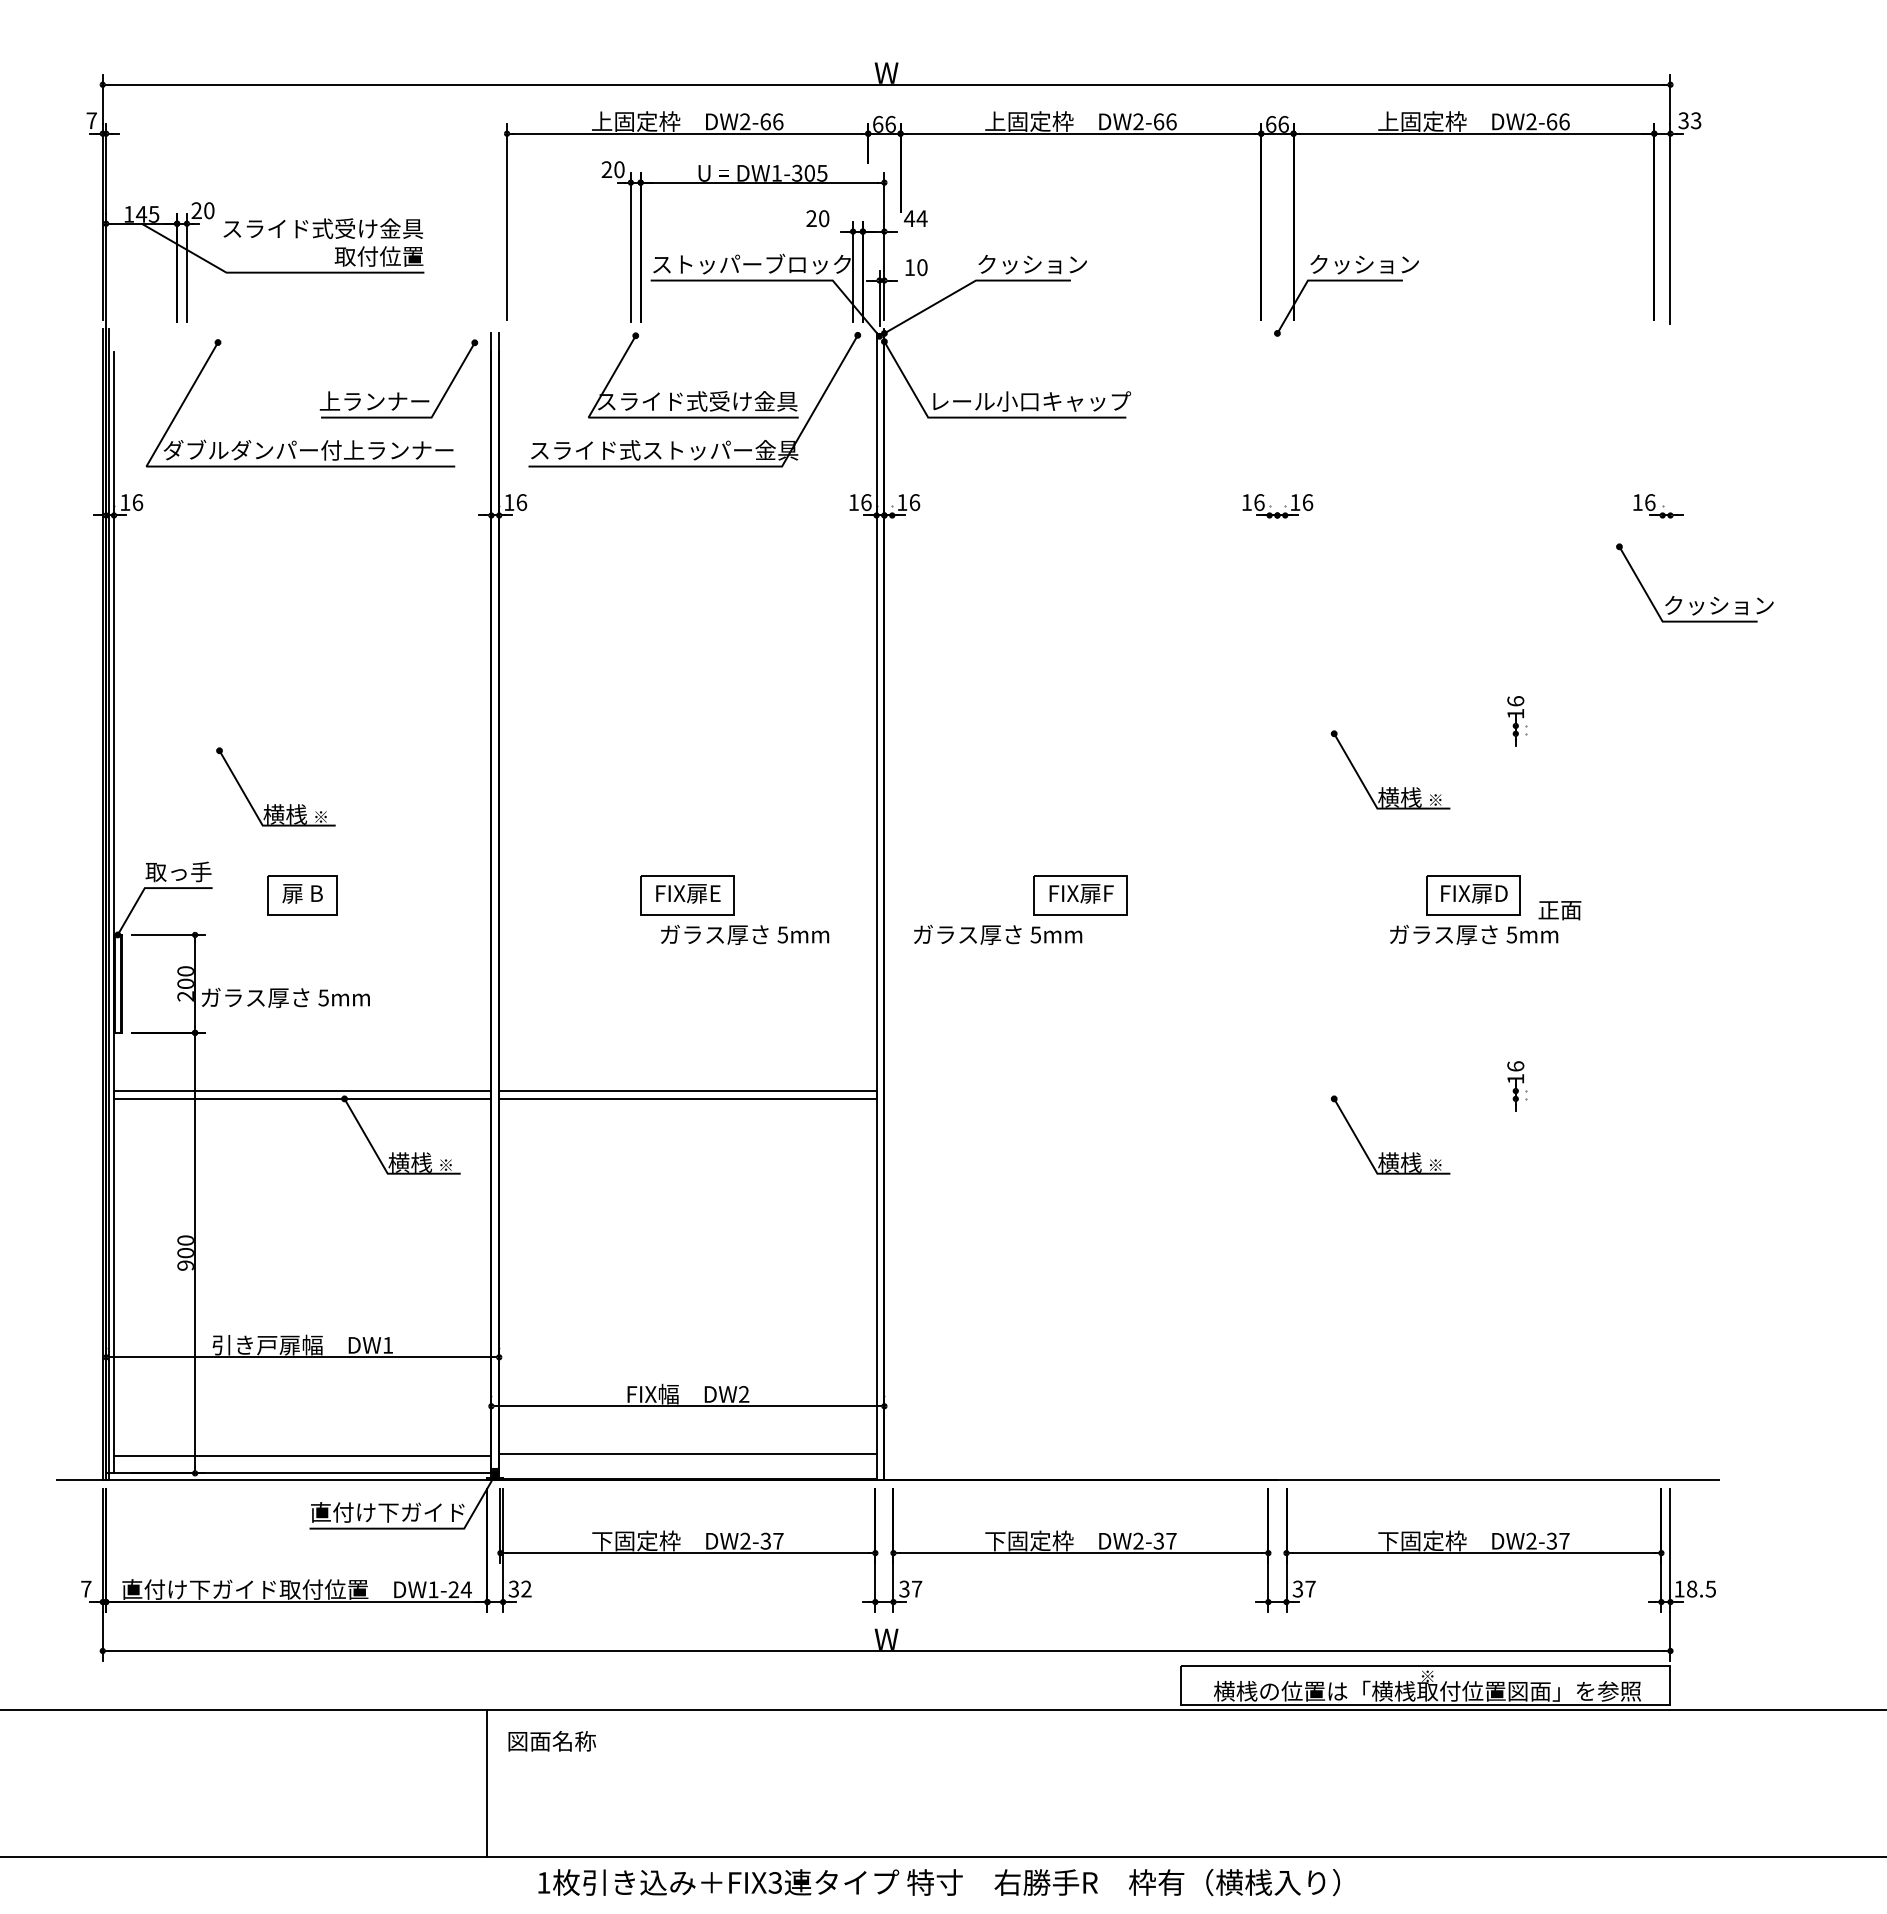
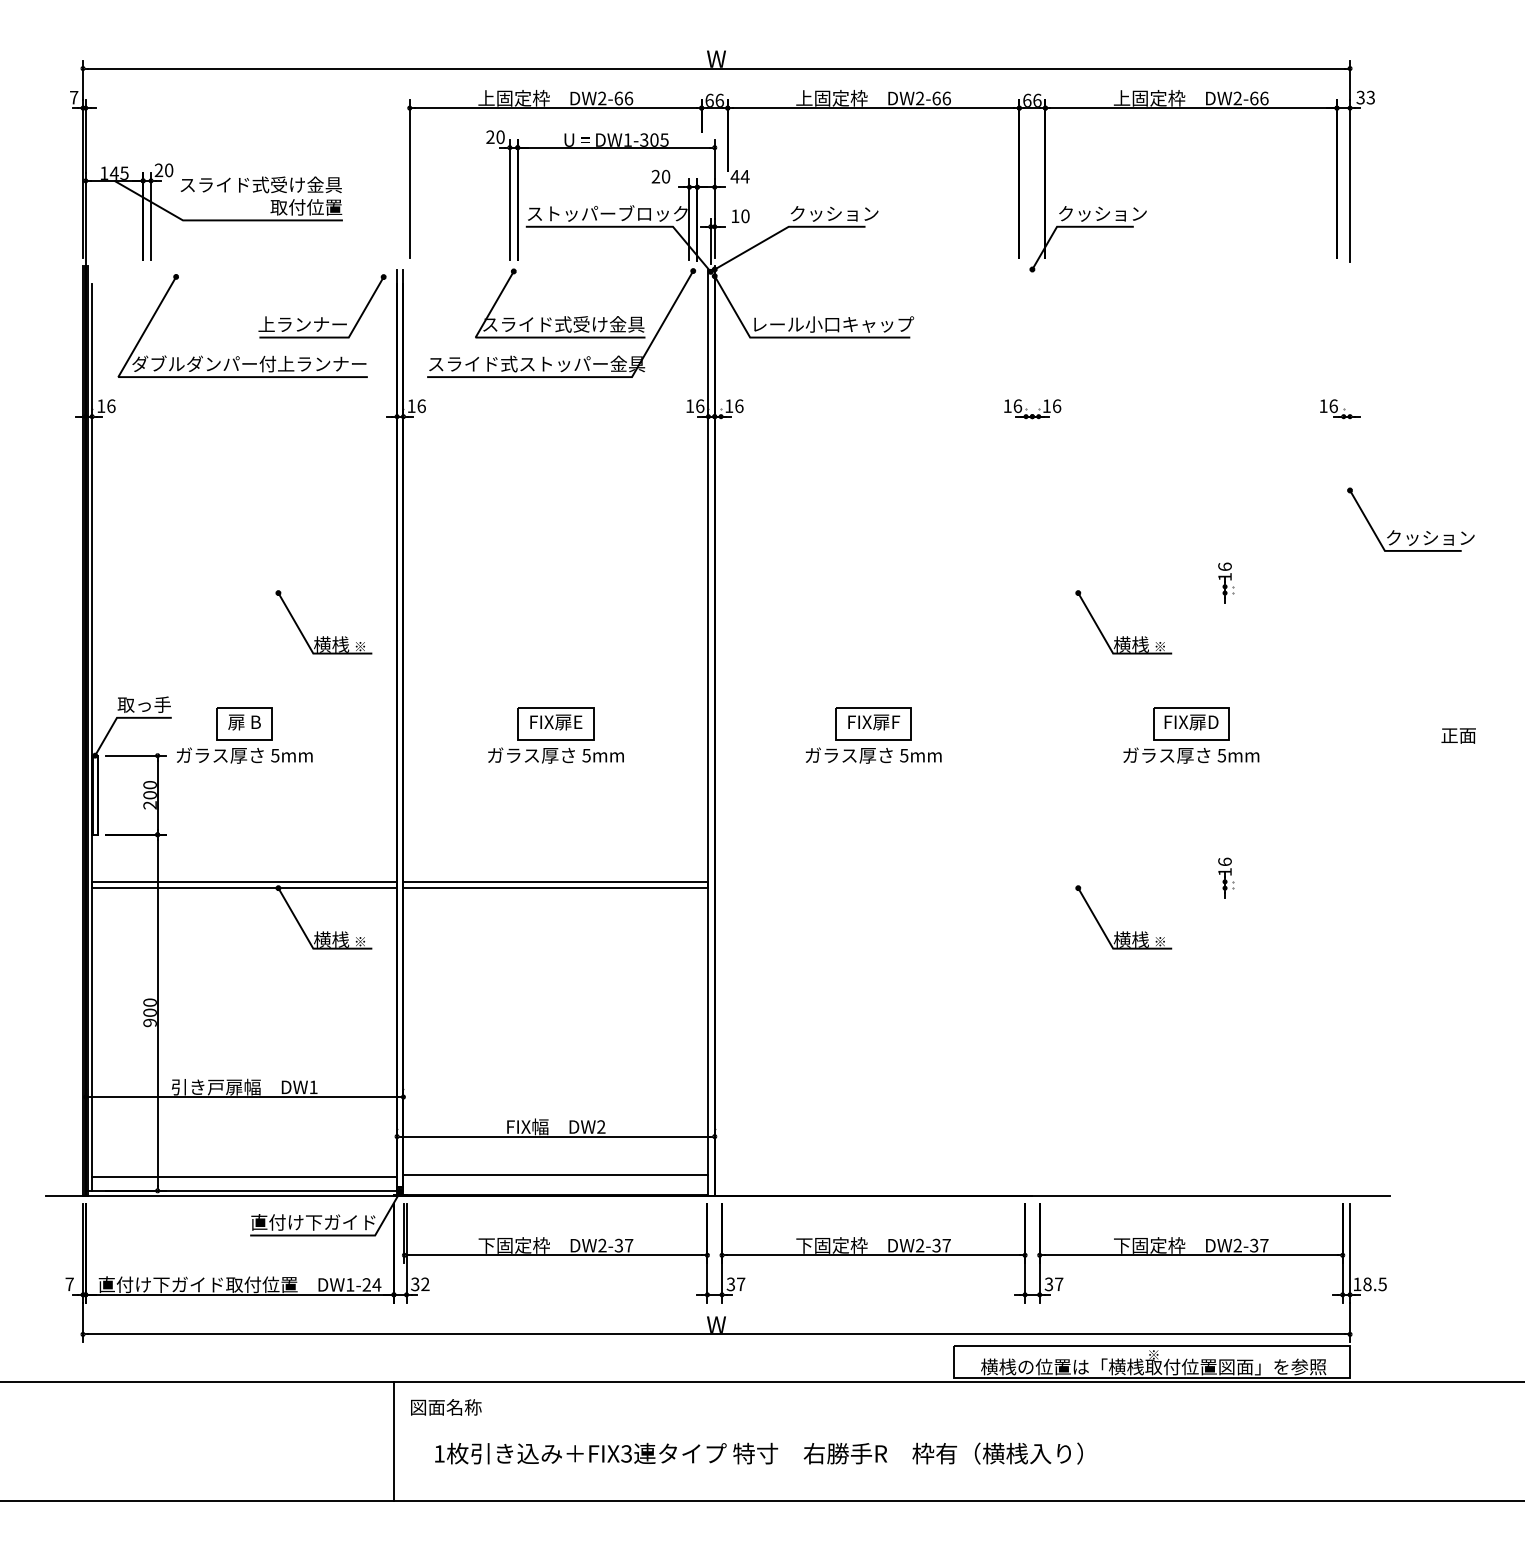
part: (1694, 601) -> (1410, 534), moved
part: (275, 804) -> (323, 636), moved
text: (1559, 910) -> (1458, 735), moved
text: (745, 934) -> (556, 755), moved
text: (998, 934) -> (874, 755), moved
text: (285, 997) -> (244, 755), moved
text: (938, 1882) -> (758, 1453), moved

